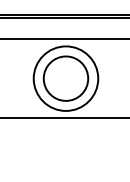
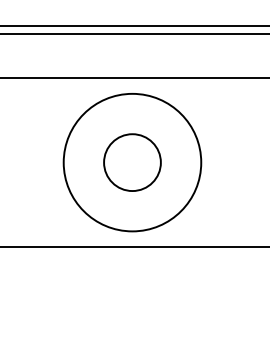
circle: (65, 78) -> (131, 162), size x0.6

